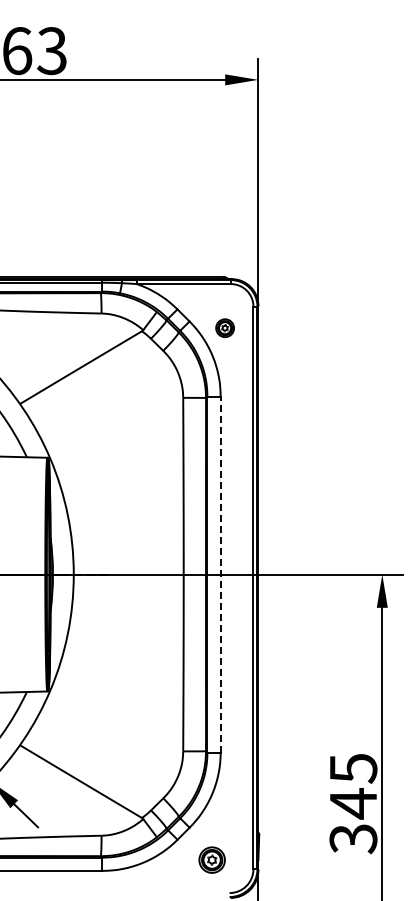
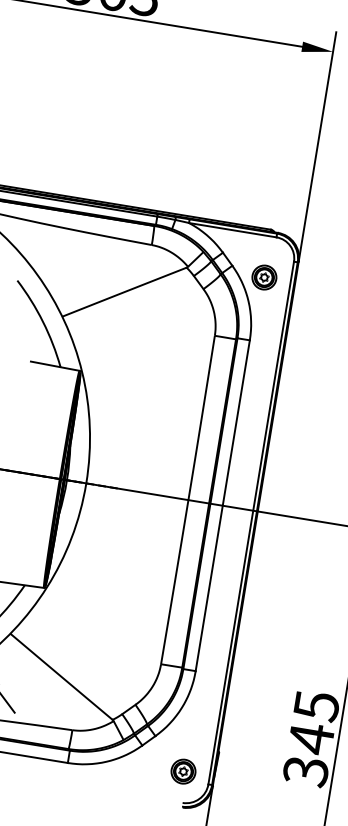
part: (224, 327) -> (263, 276), size x1.43
line: (220, 574) -> (222, 505), dashed -> solid
part: (211, 859) -> (182, 770), moved

